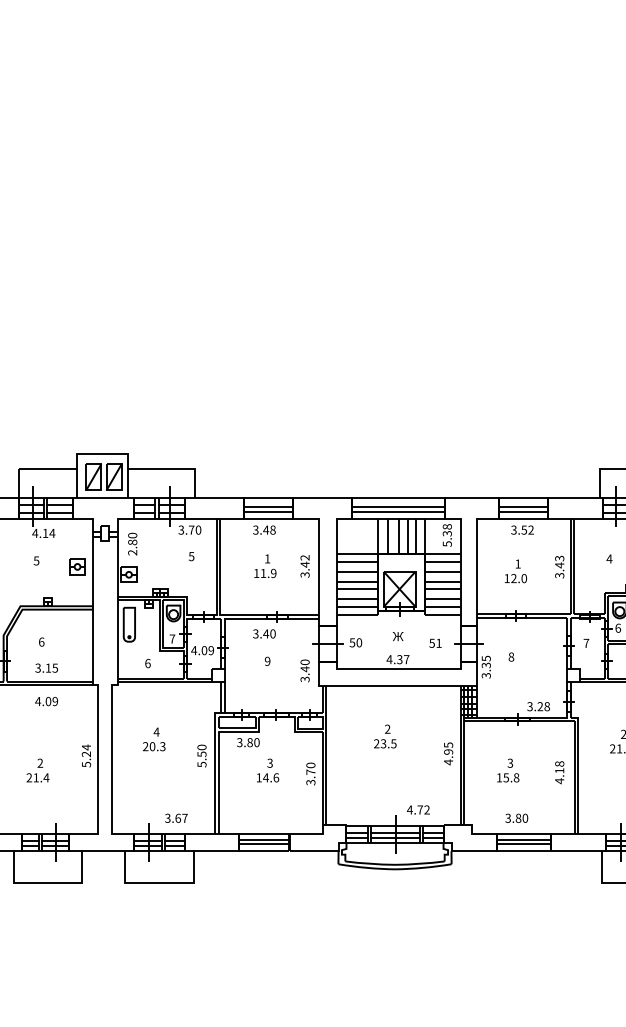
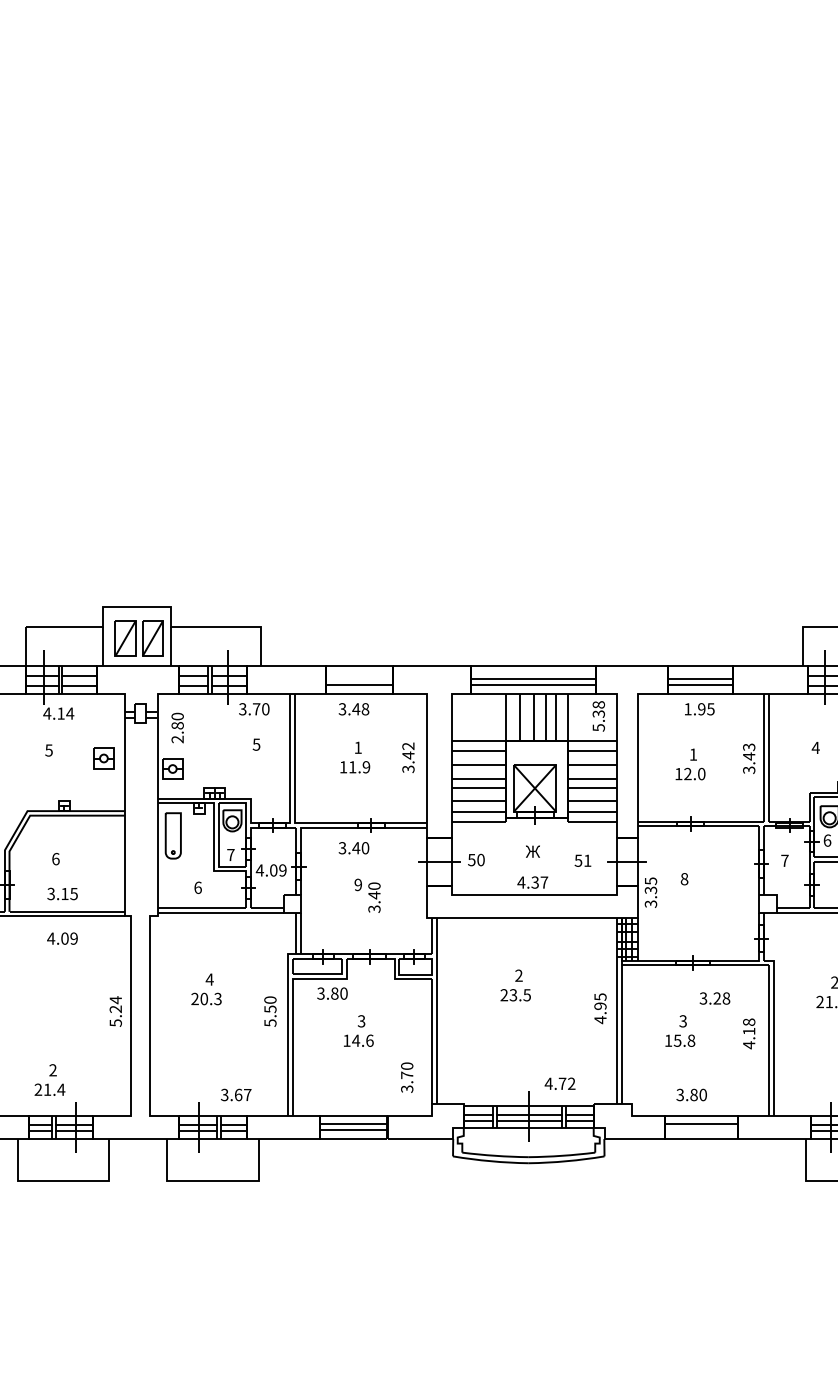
line: (267, 507) -> (358, 678), removed
text: (522, 530) -> (699, 709), 3.52 -> 1.95
text: (305, 670) -> (374, 897), moved
text: (538, 706) -> (714, 998), moved
text: (37, 770) -> (49, 1079), moved
text: (311, 773) -> (407, 1077), moved
line: (524, 844) -> (701, 1129), removed

